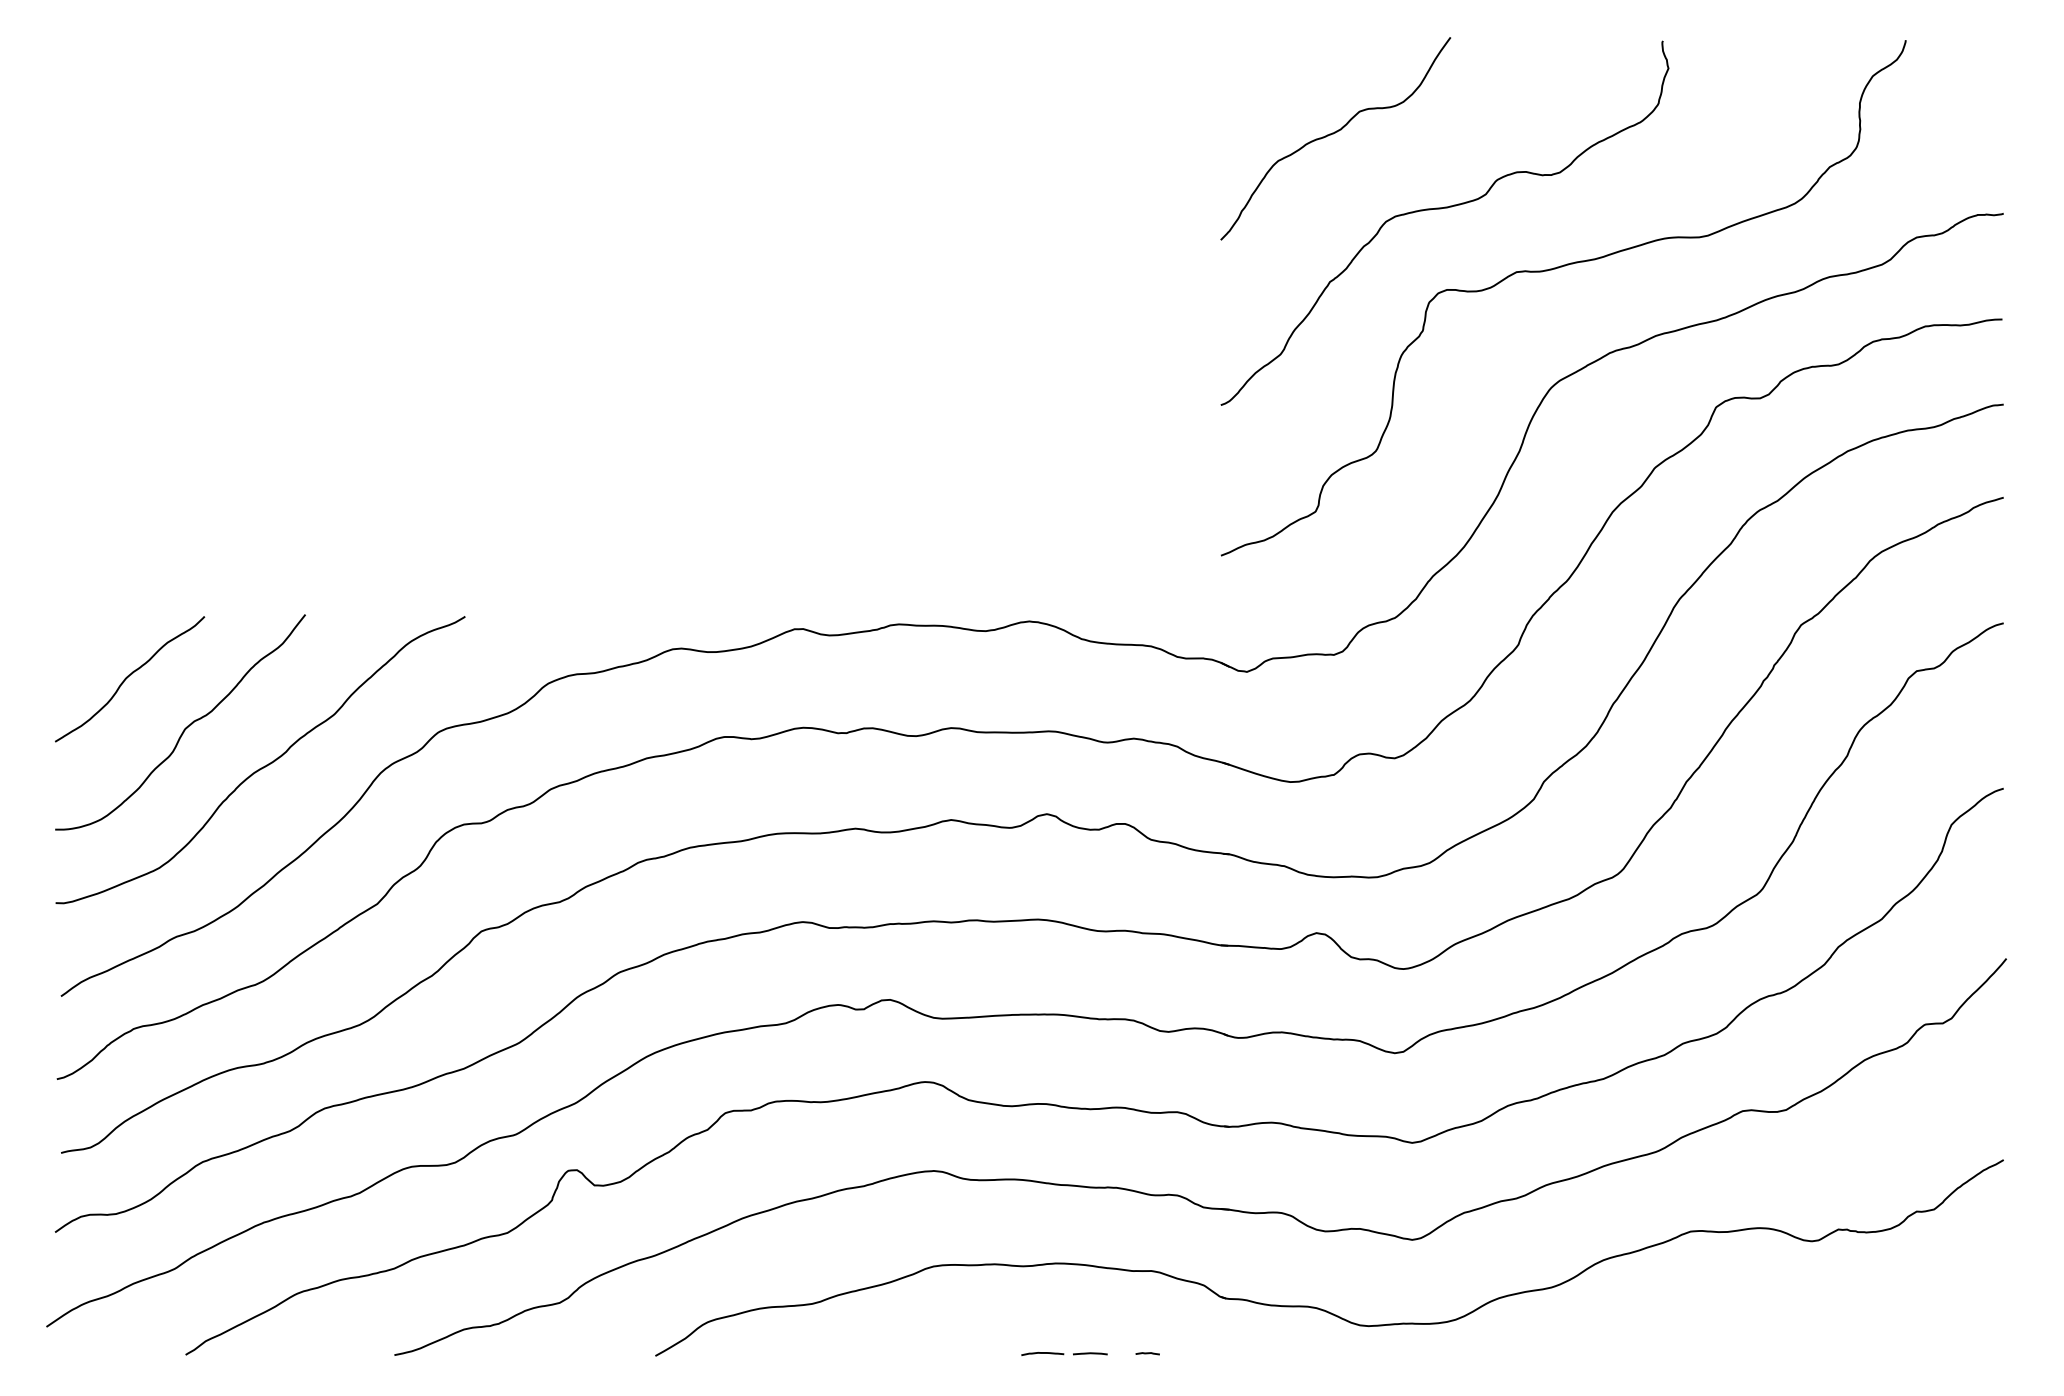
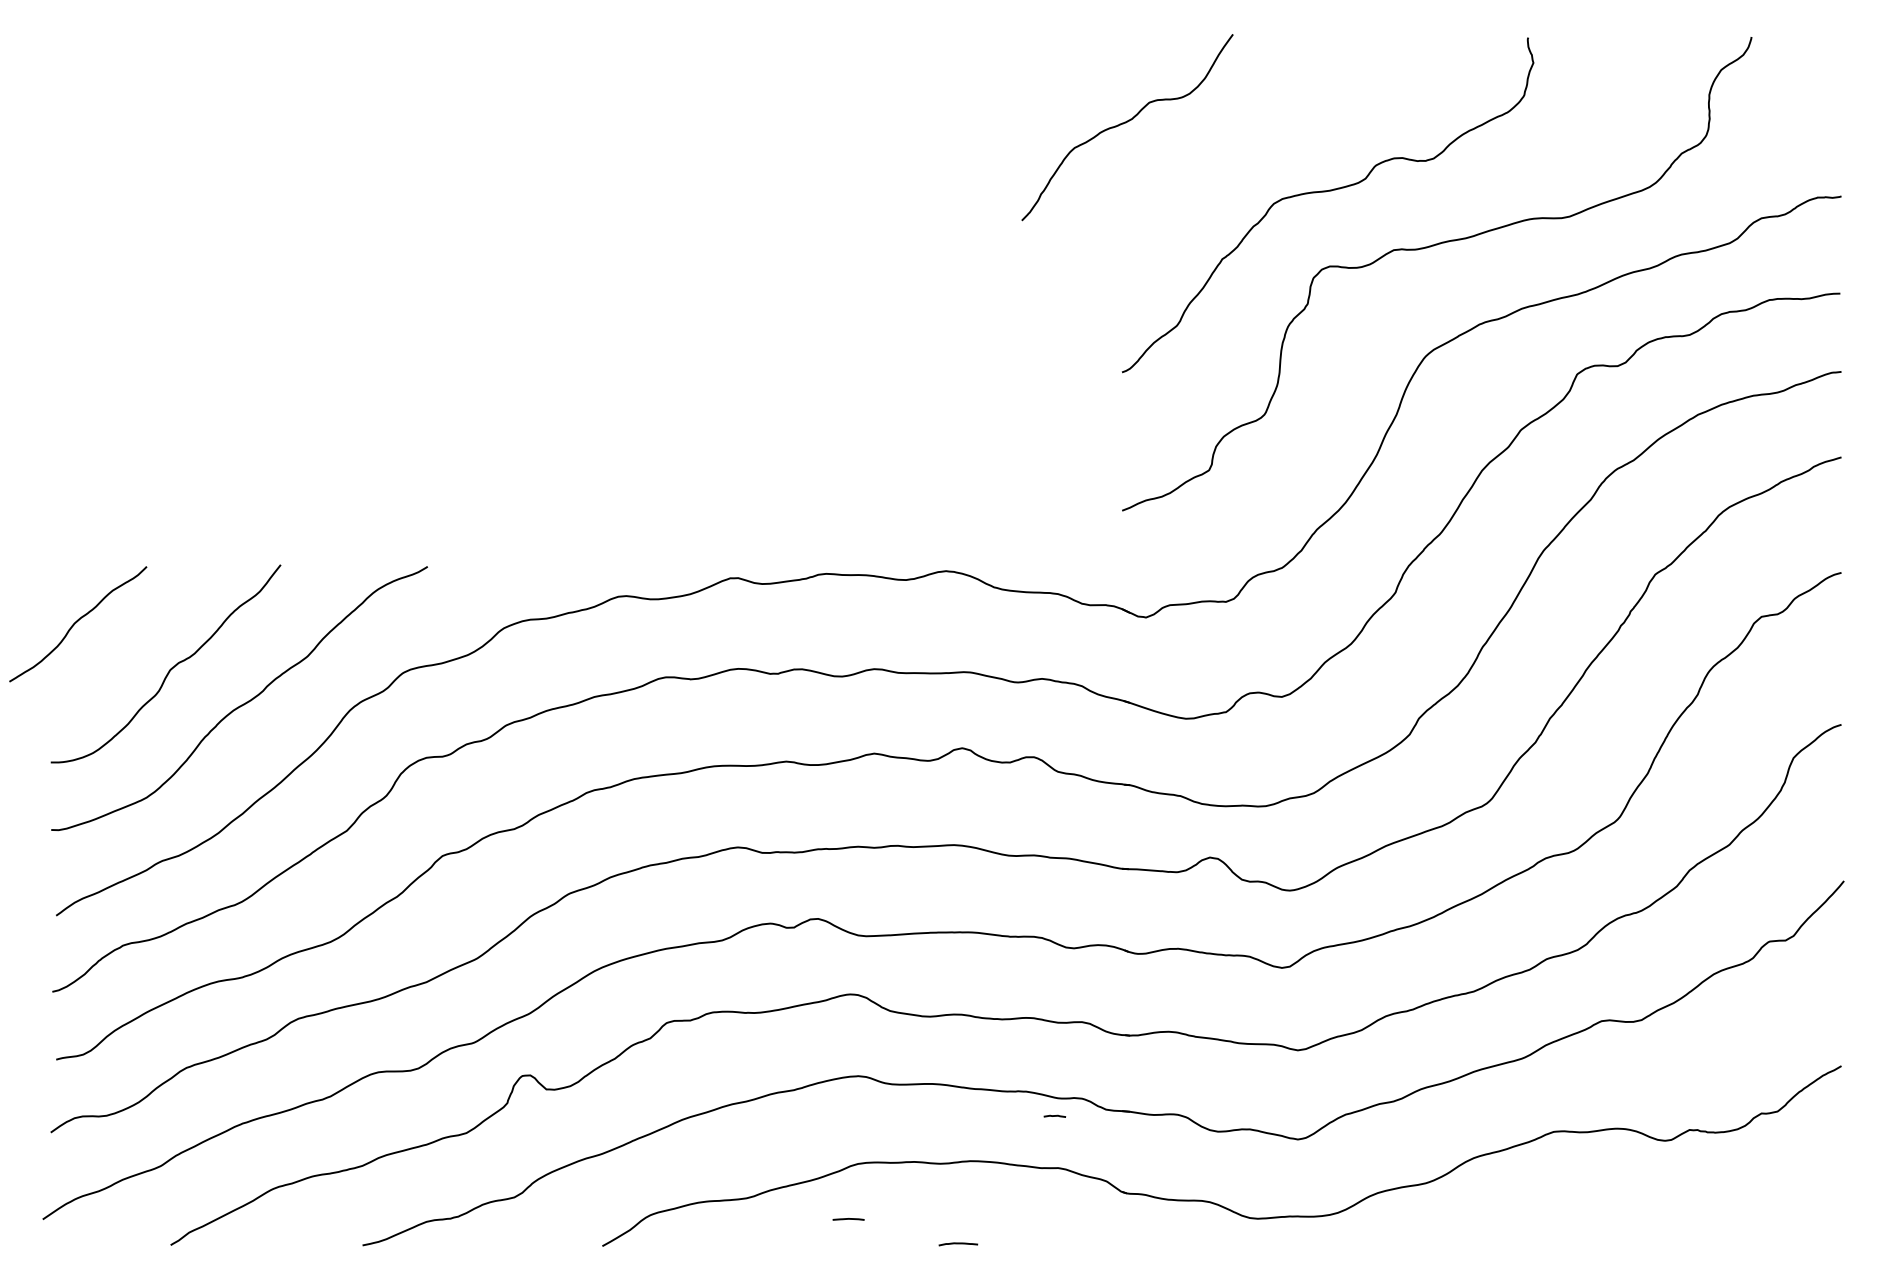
curve: (1333, 134) -> (1125, 123), moved
curve: (128, 677) -> (76, 622), moved
line: (1090, 1353) -> (848, 1219), moved
line: (1147, 1353) -> (1054, 1116), moved

